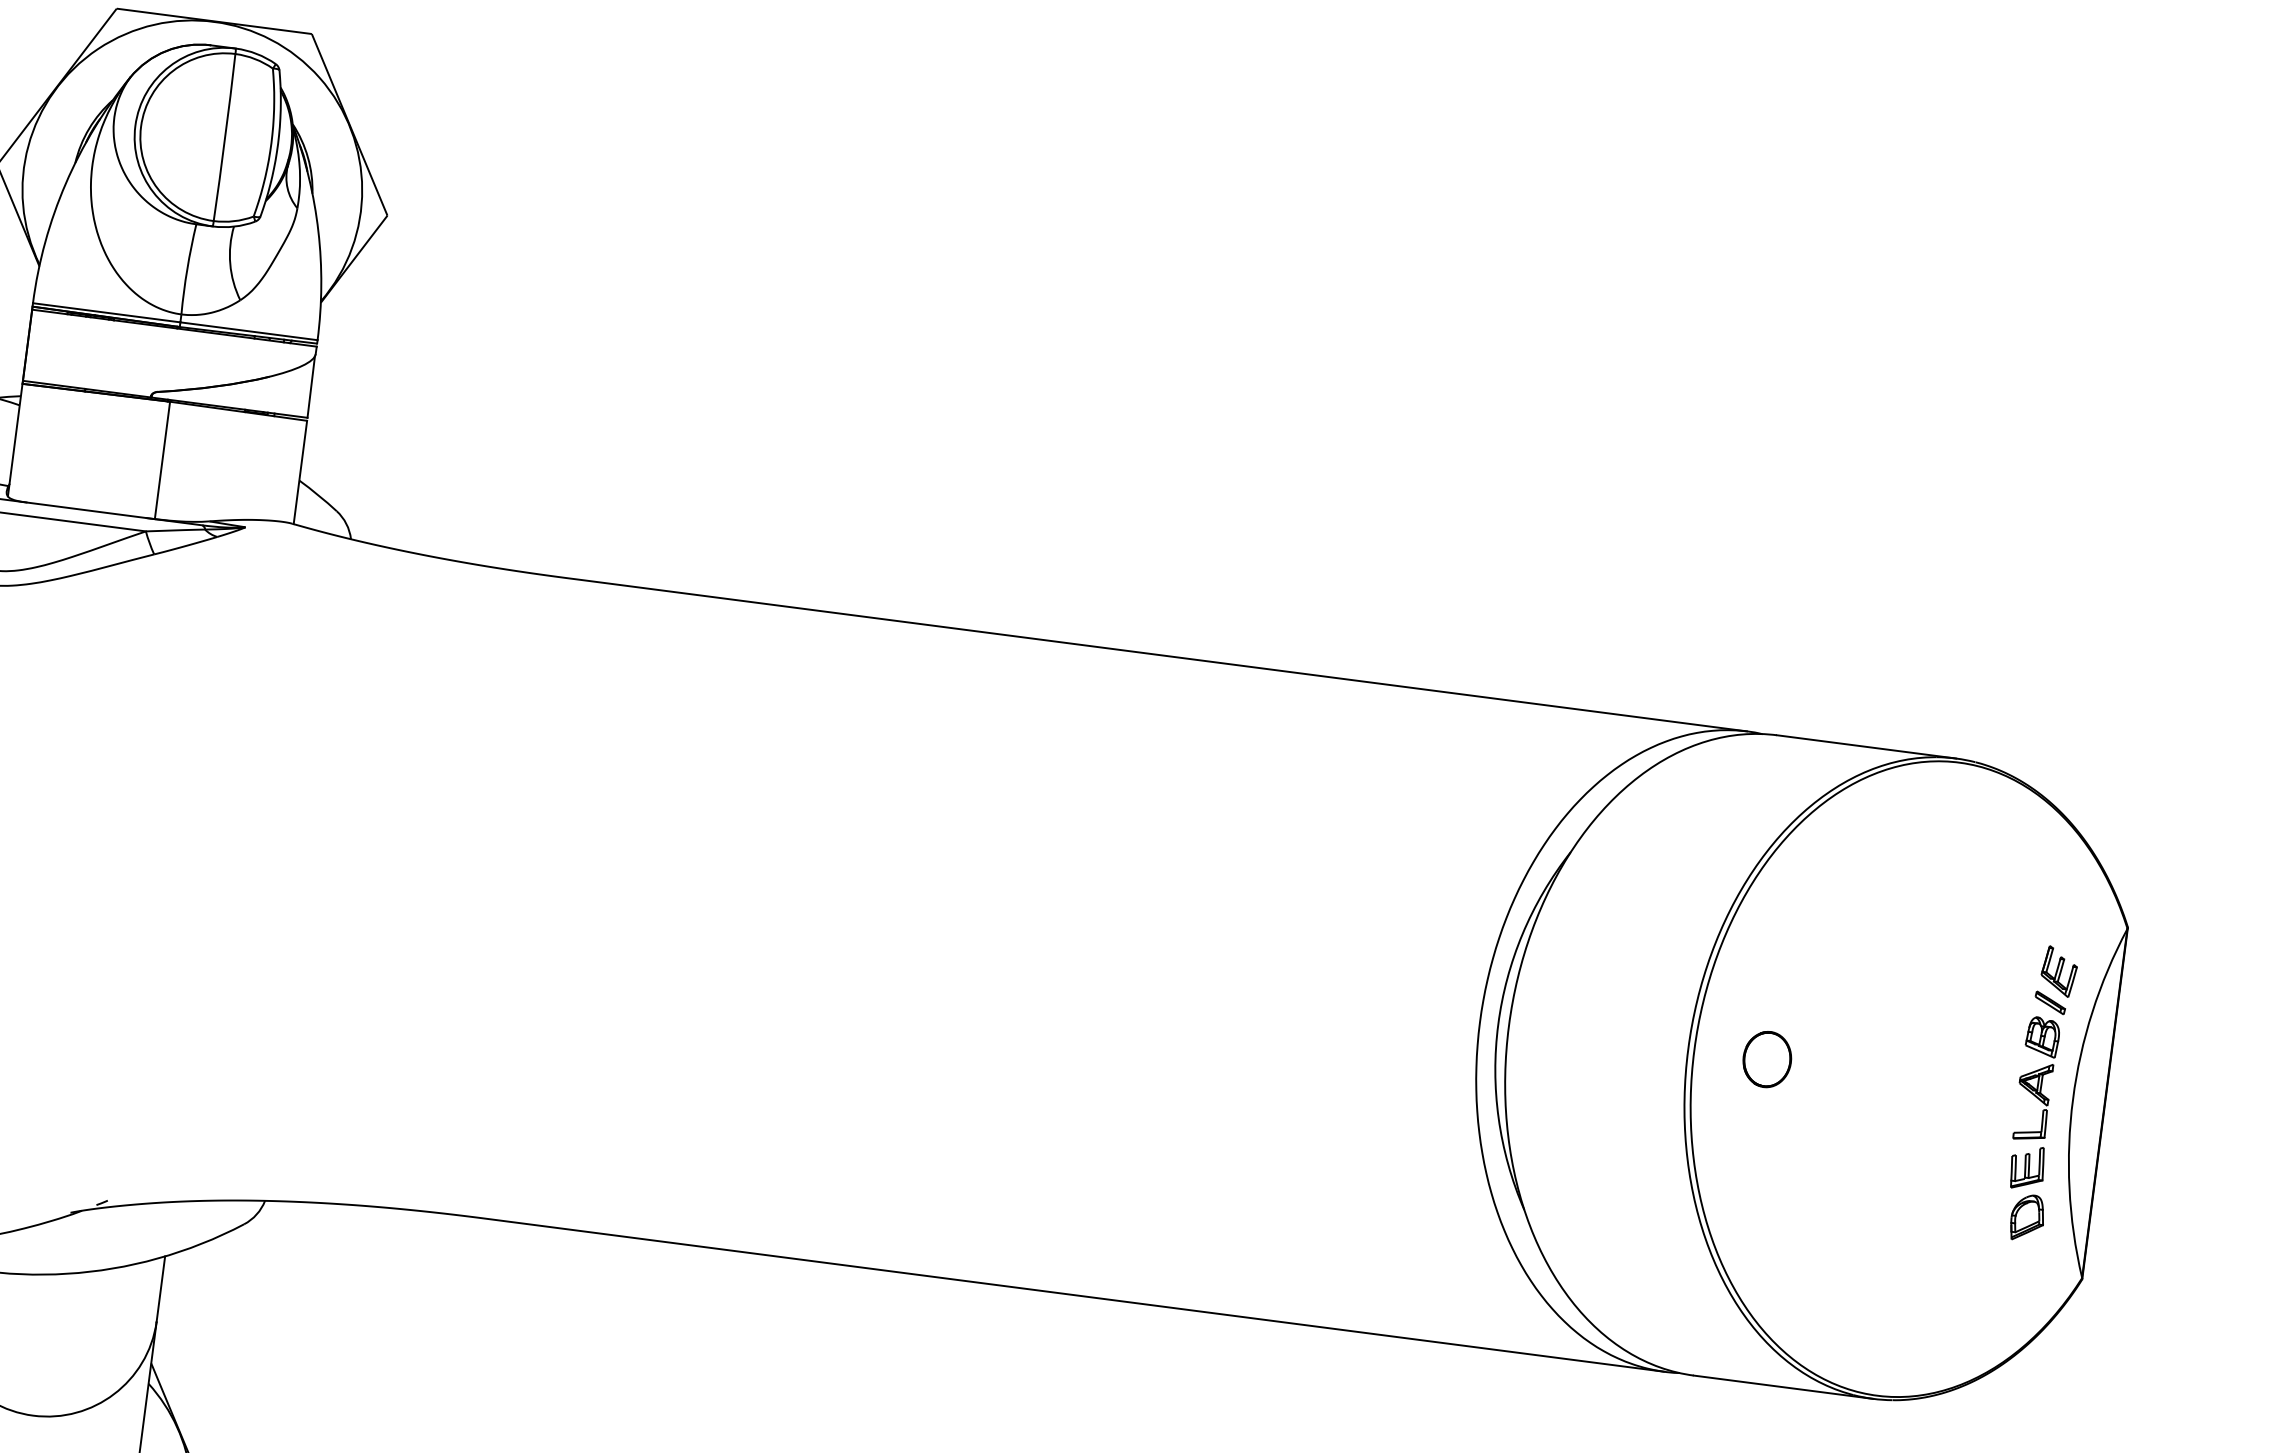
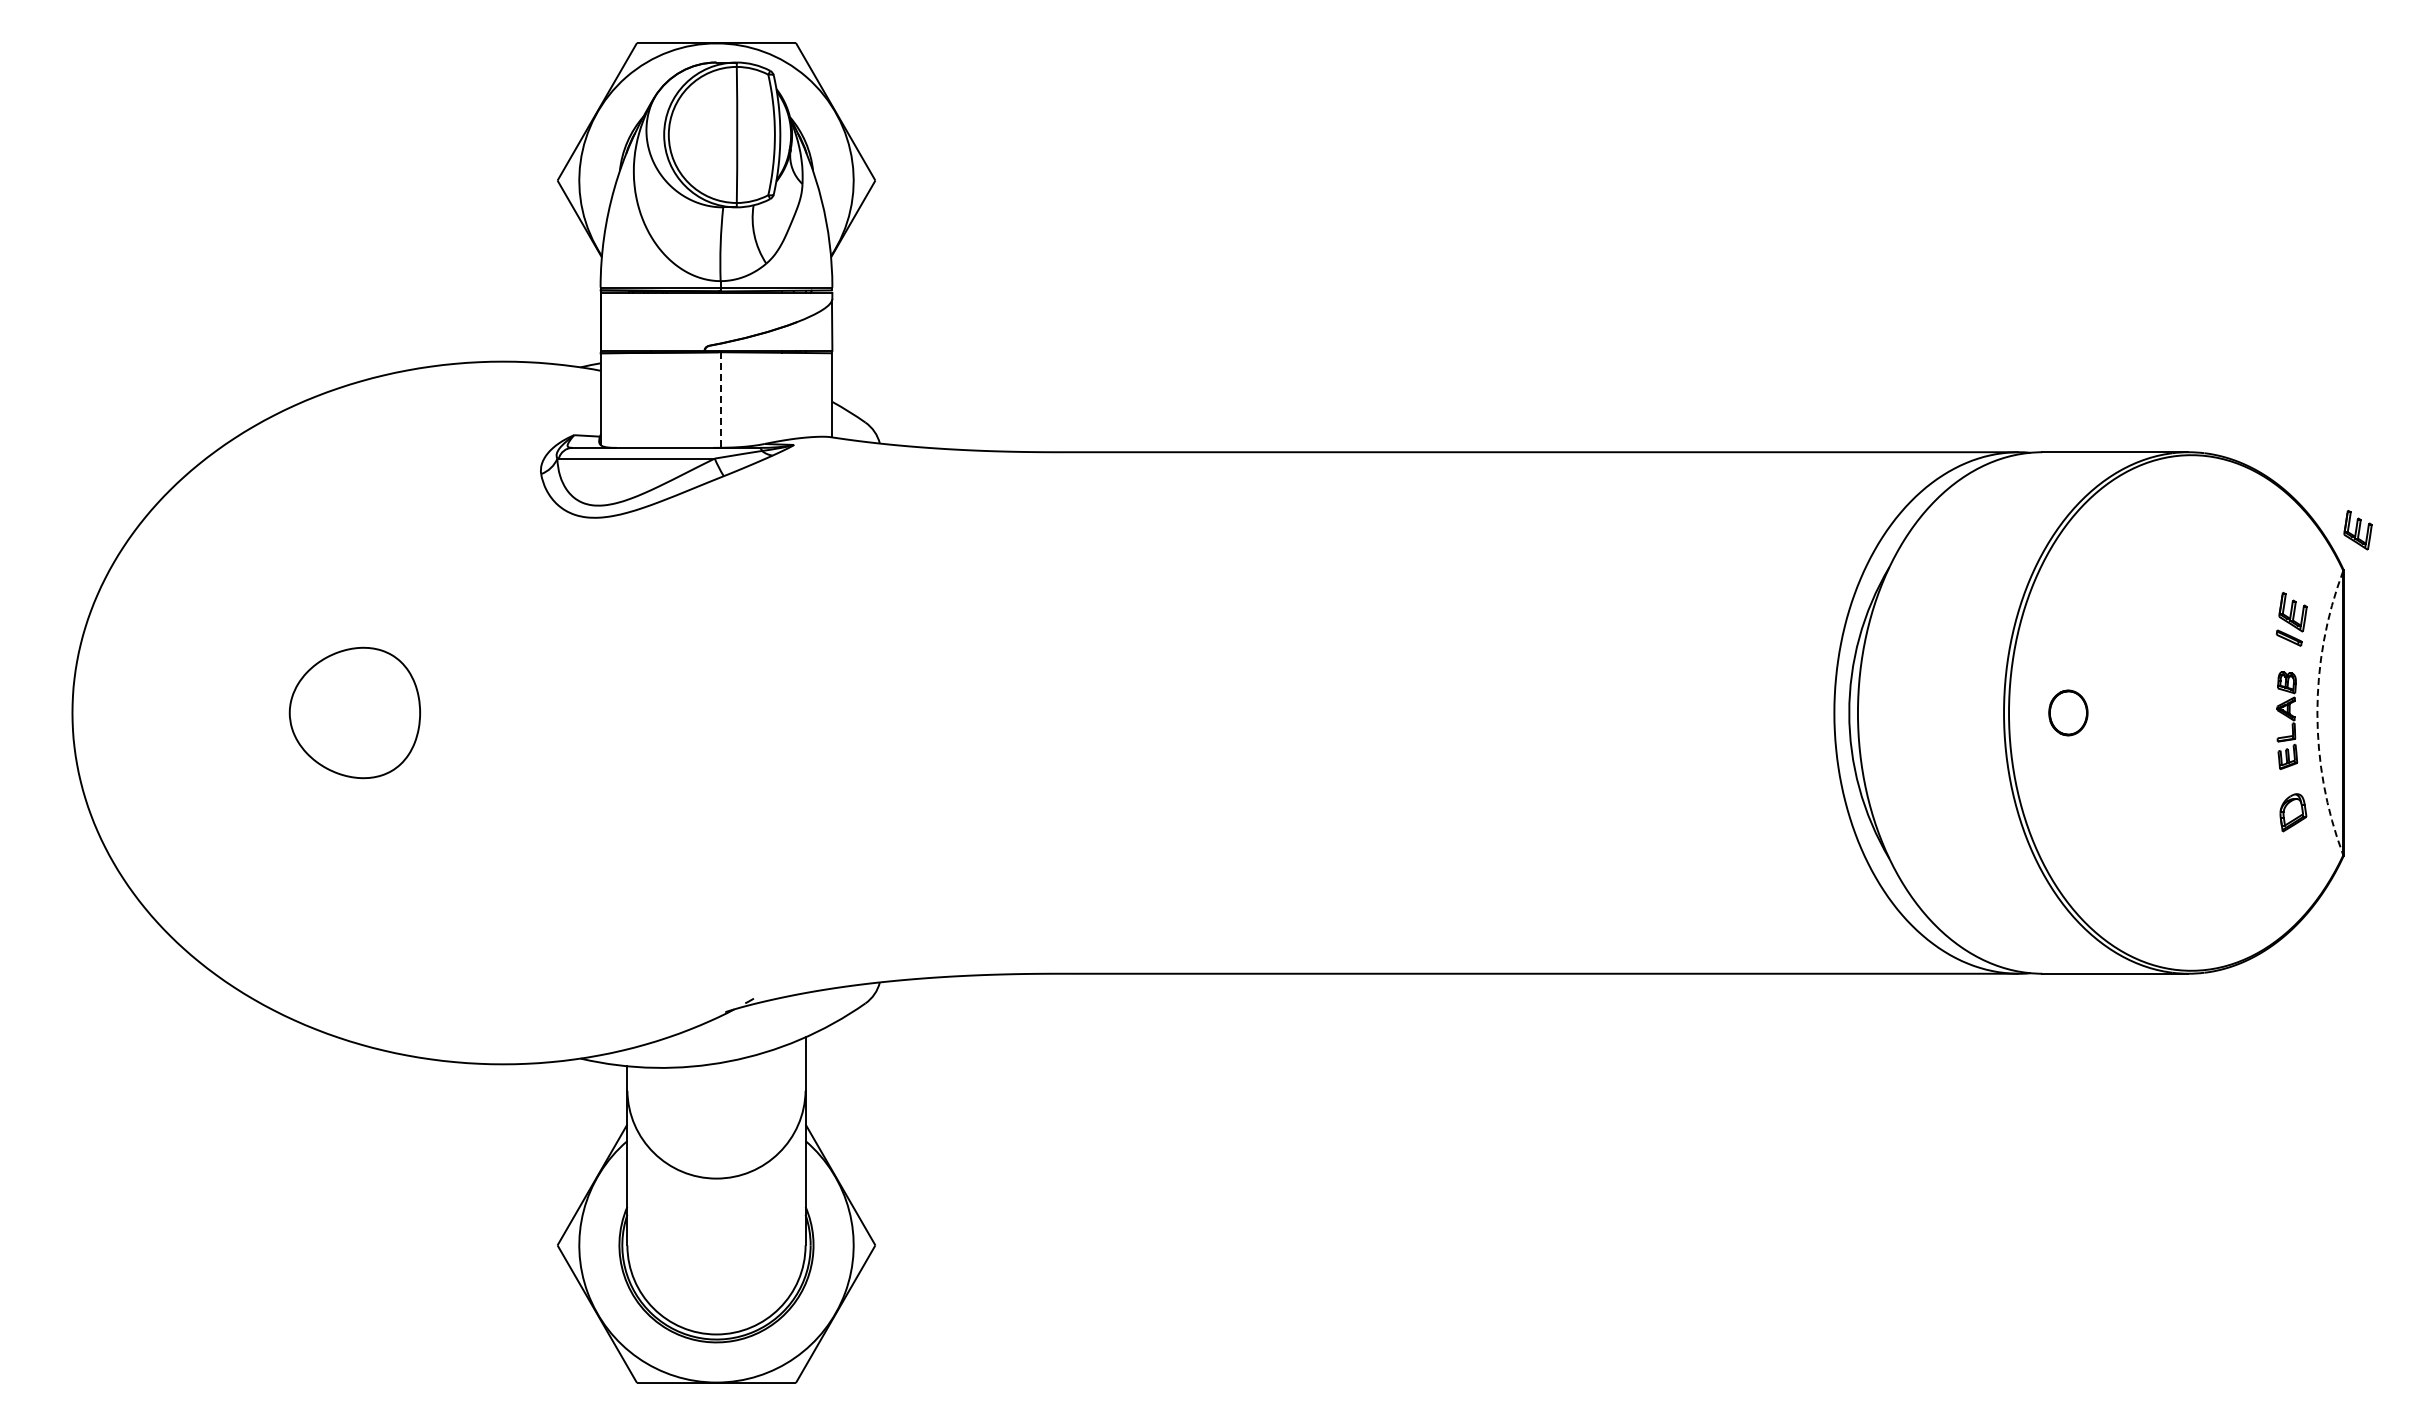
line: (162, 460) -> (720, 400), solid -> dashed
part: (2151, 881) -> (2357, 530), added
arc: (2073, 1098) -> (2317, 712), solid -> dashed
part: (2035, 1103) -> (2287, 720), size x0.7

